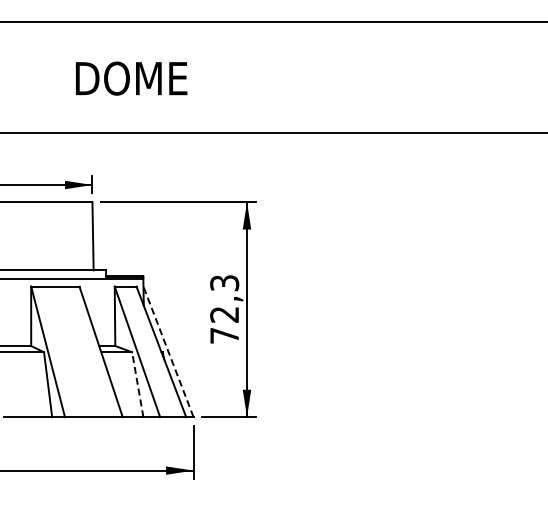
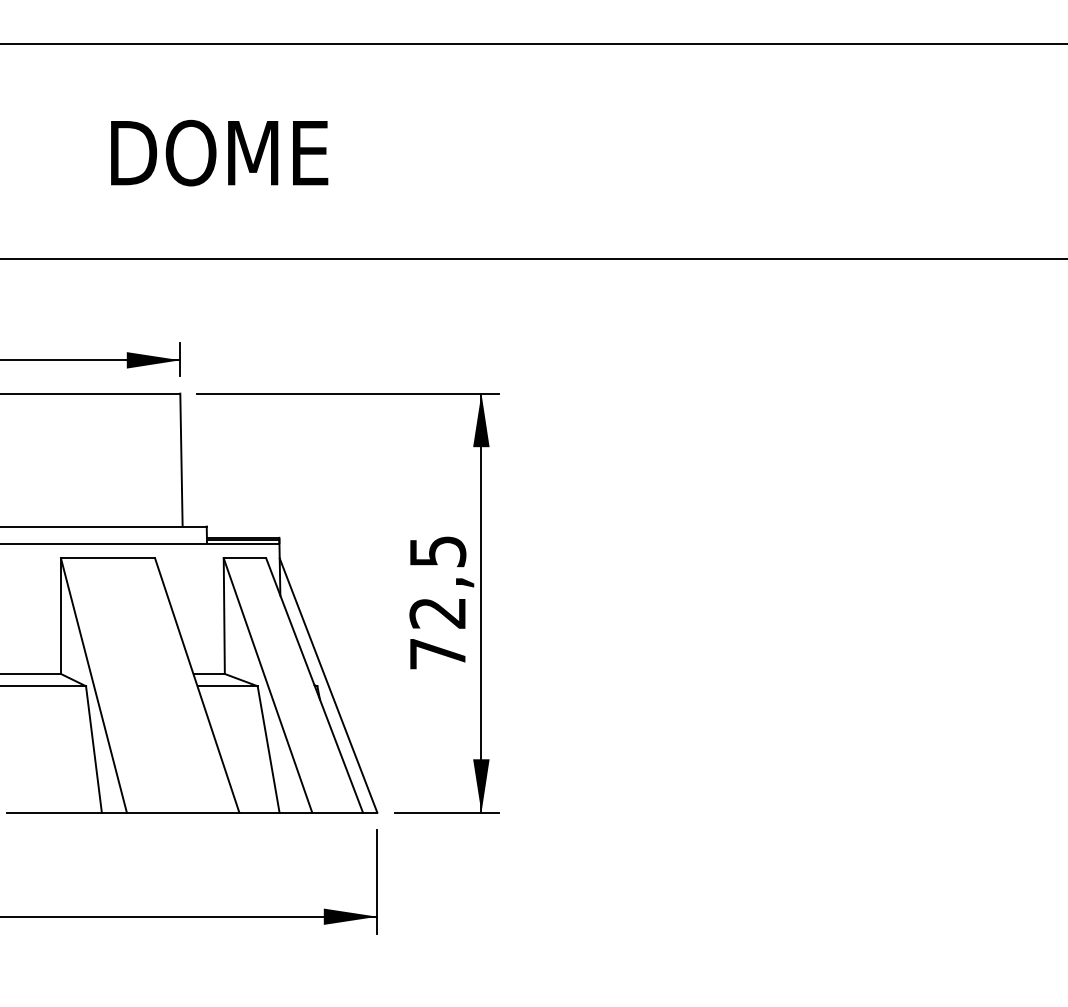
text: (131, 78) -> (219, 152), moved
text: (224, 282) -> (437, 550), 72,3 -> 72,5
line: (168, 351) -> (328, 684), dashed -> solid
line: (137, 384) -> (268, 748), dashed -> solid

